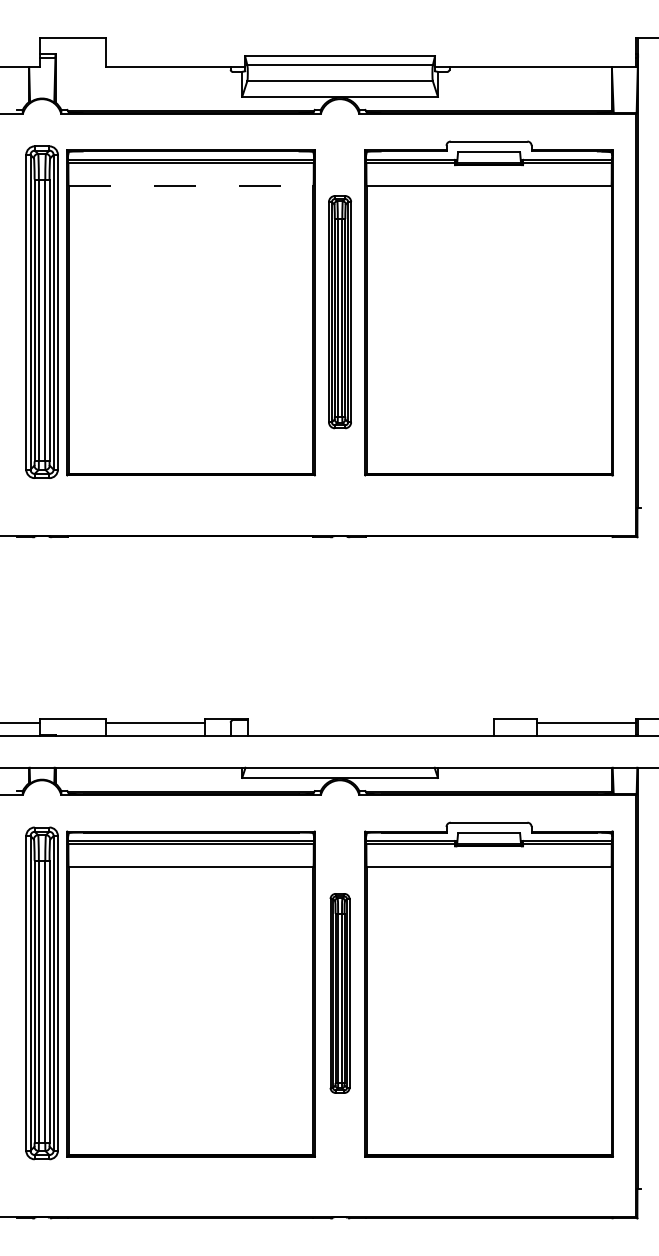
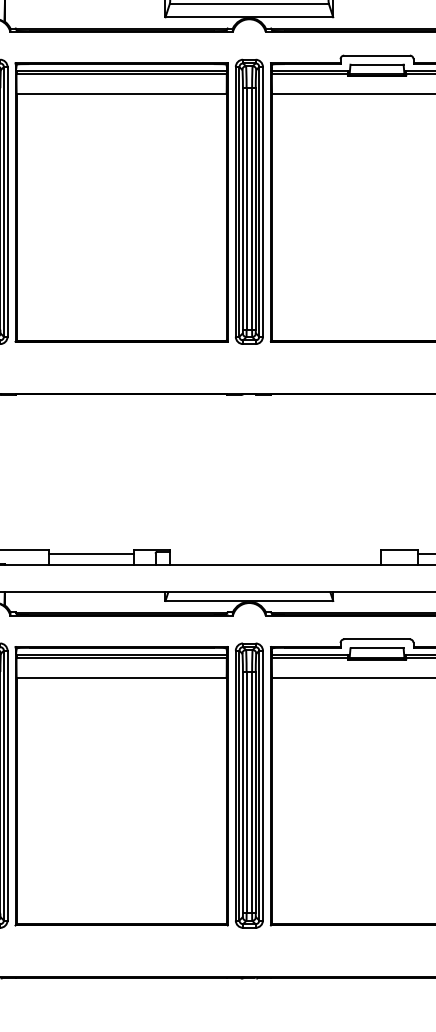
line: (191, 186) -> (122, 94), dashed -> solid
part: (339, 311) -> (248, 201), size x1.43
part: (339, 993) -> (248, 785), size x1.67

